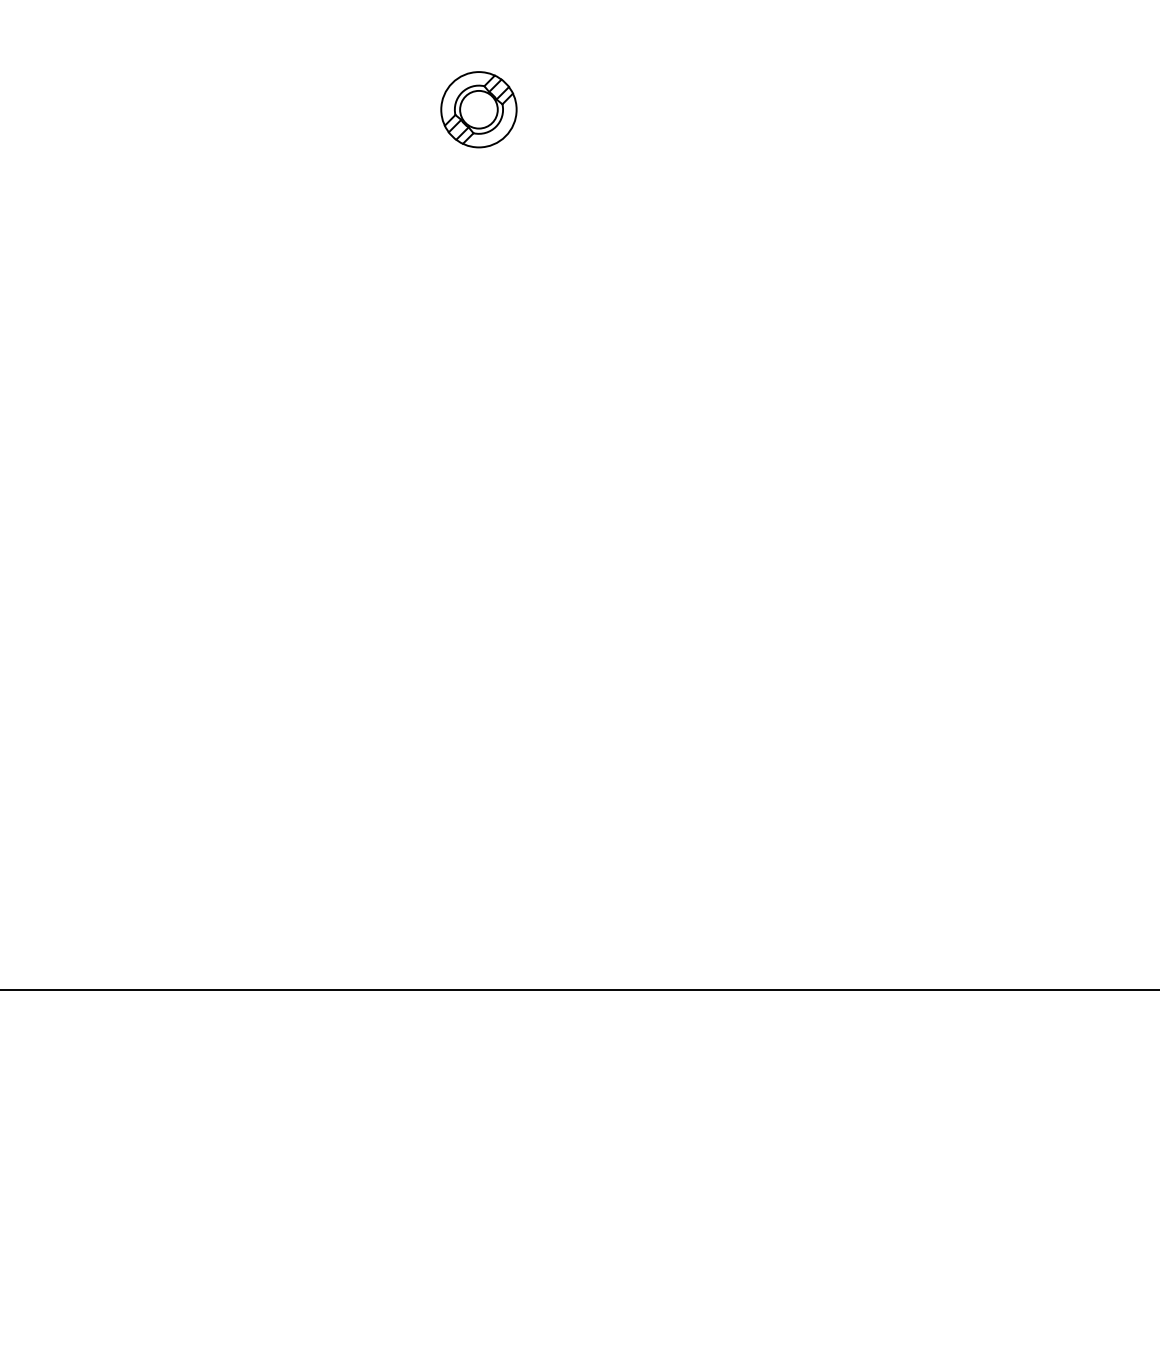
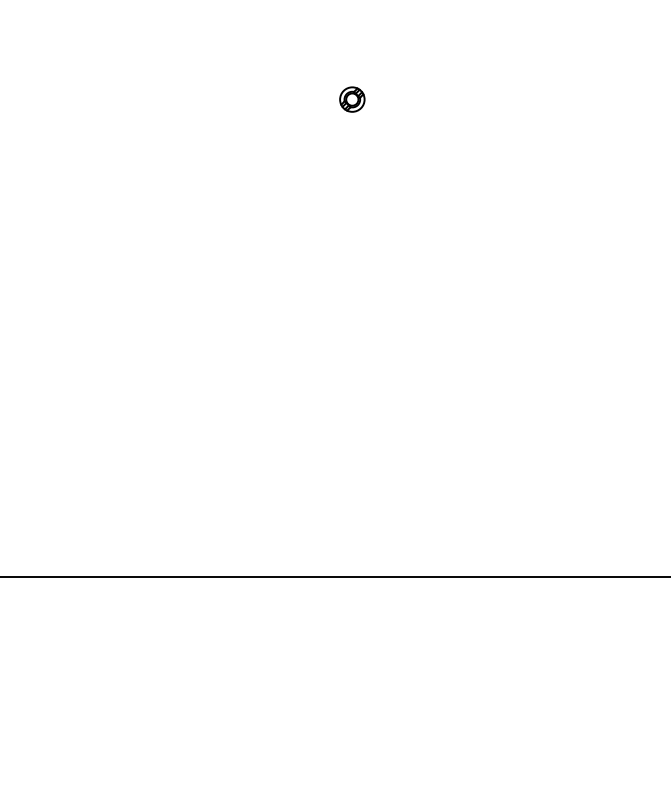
part: (479, 109) -> (352, 99), size x0.6

